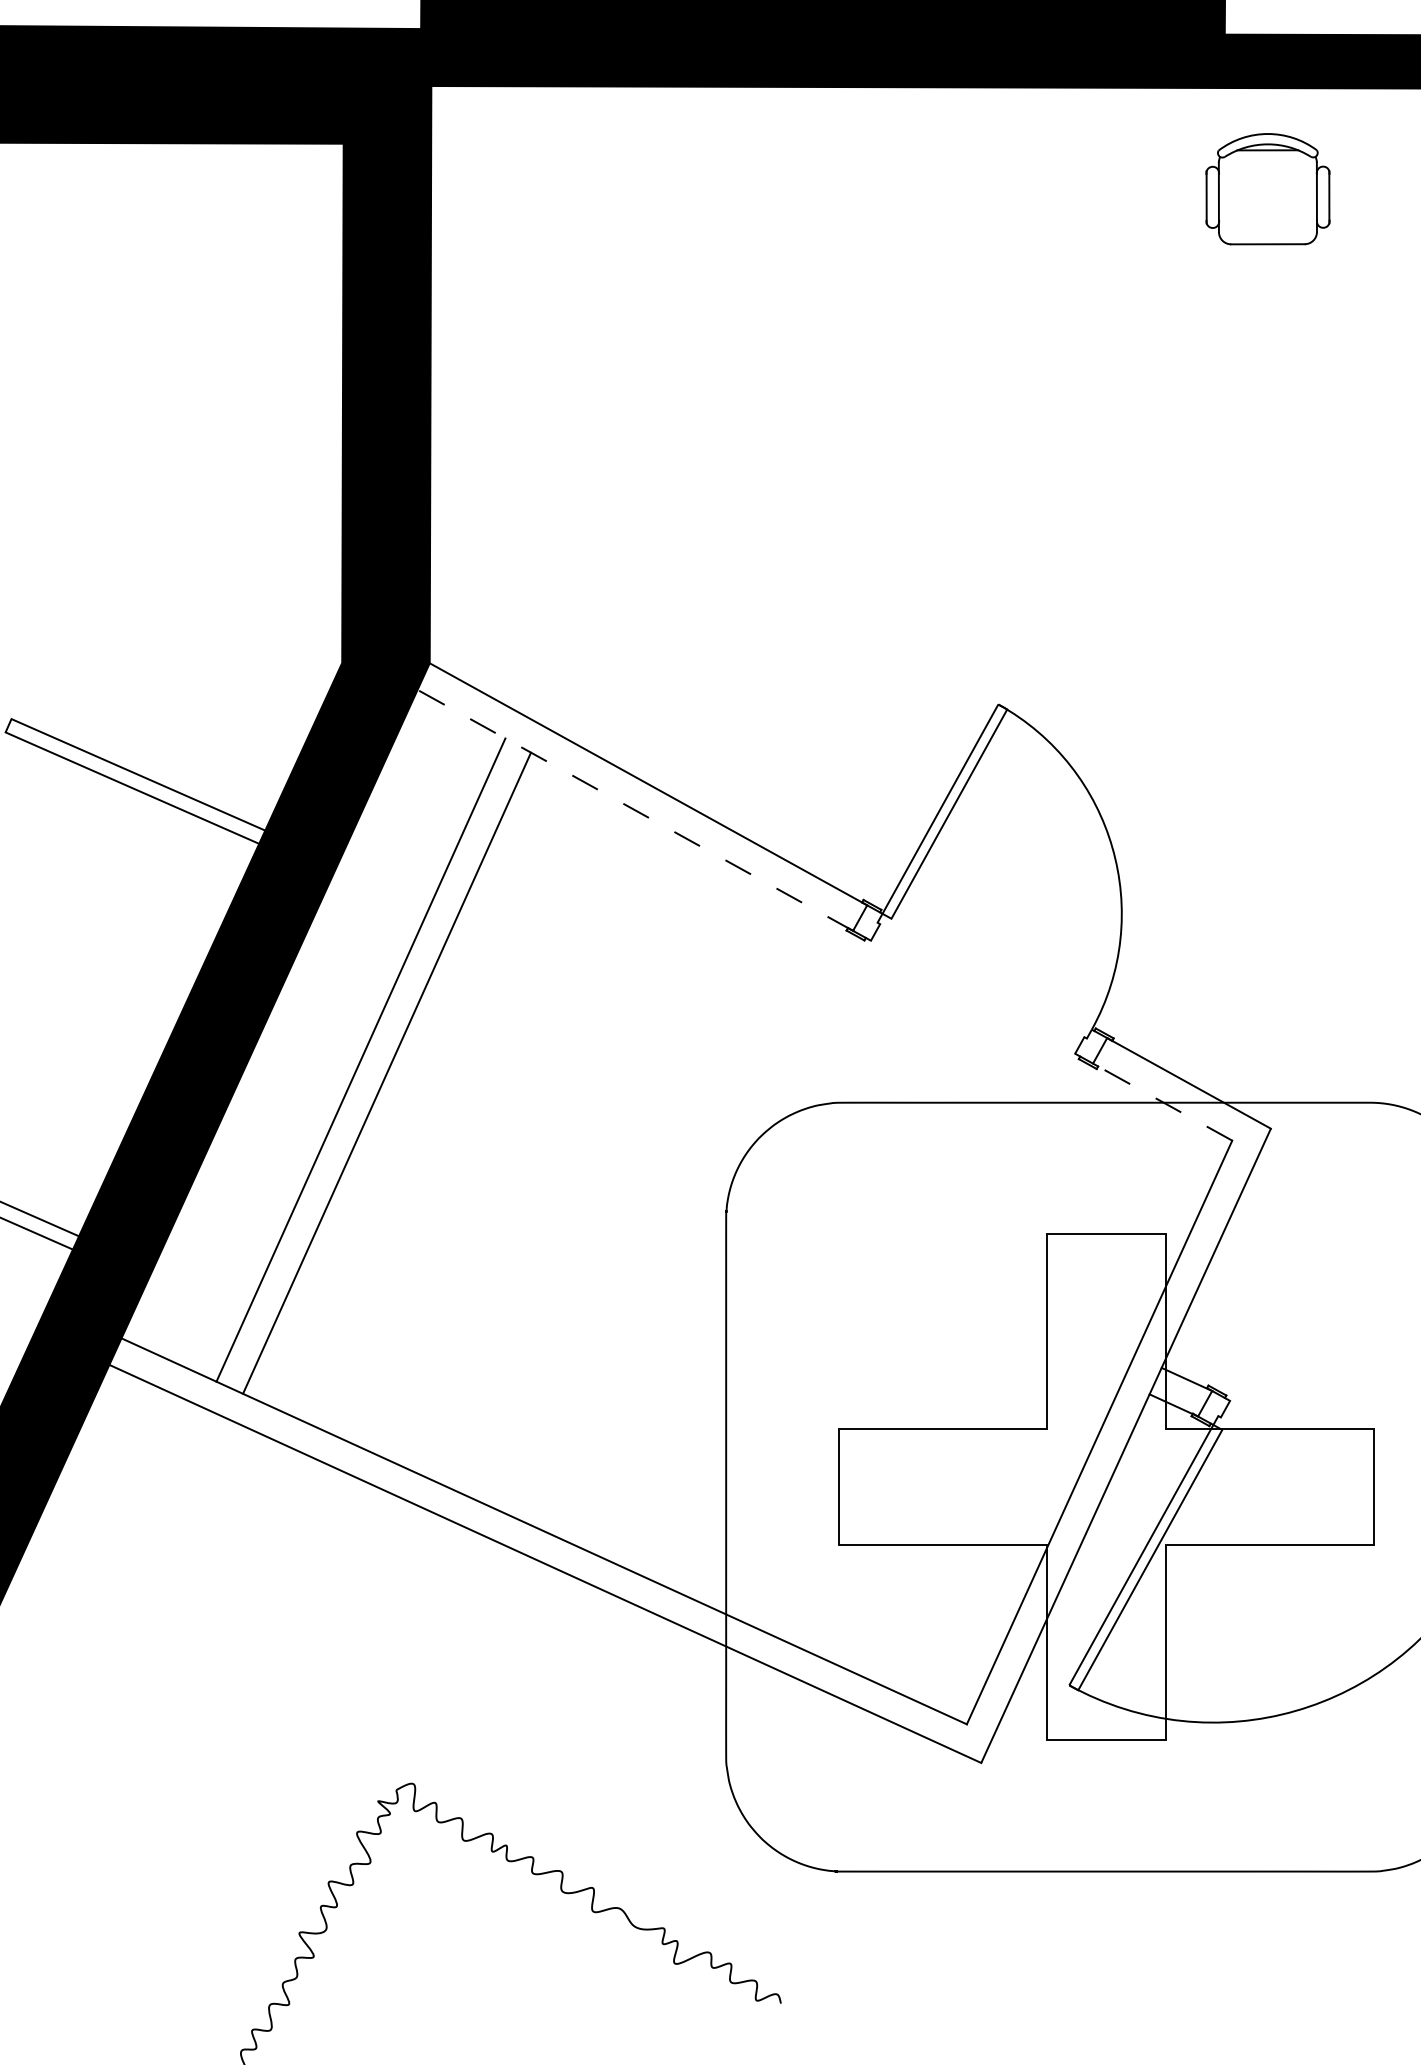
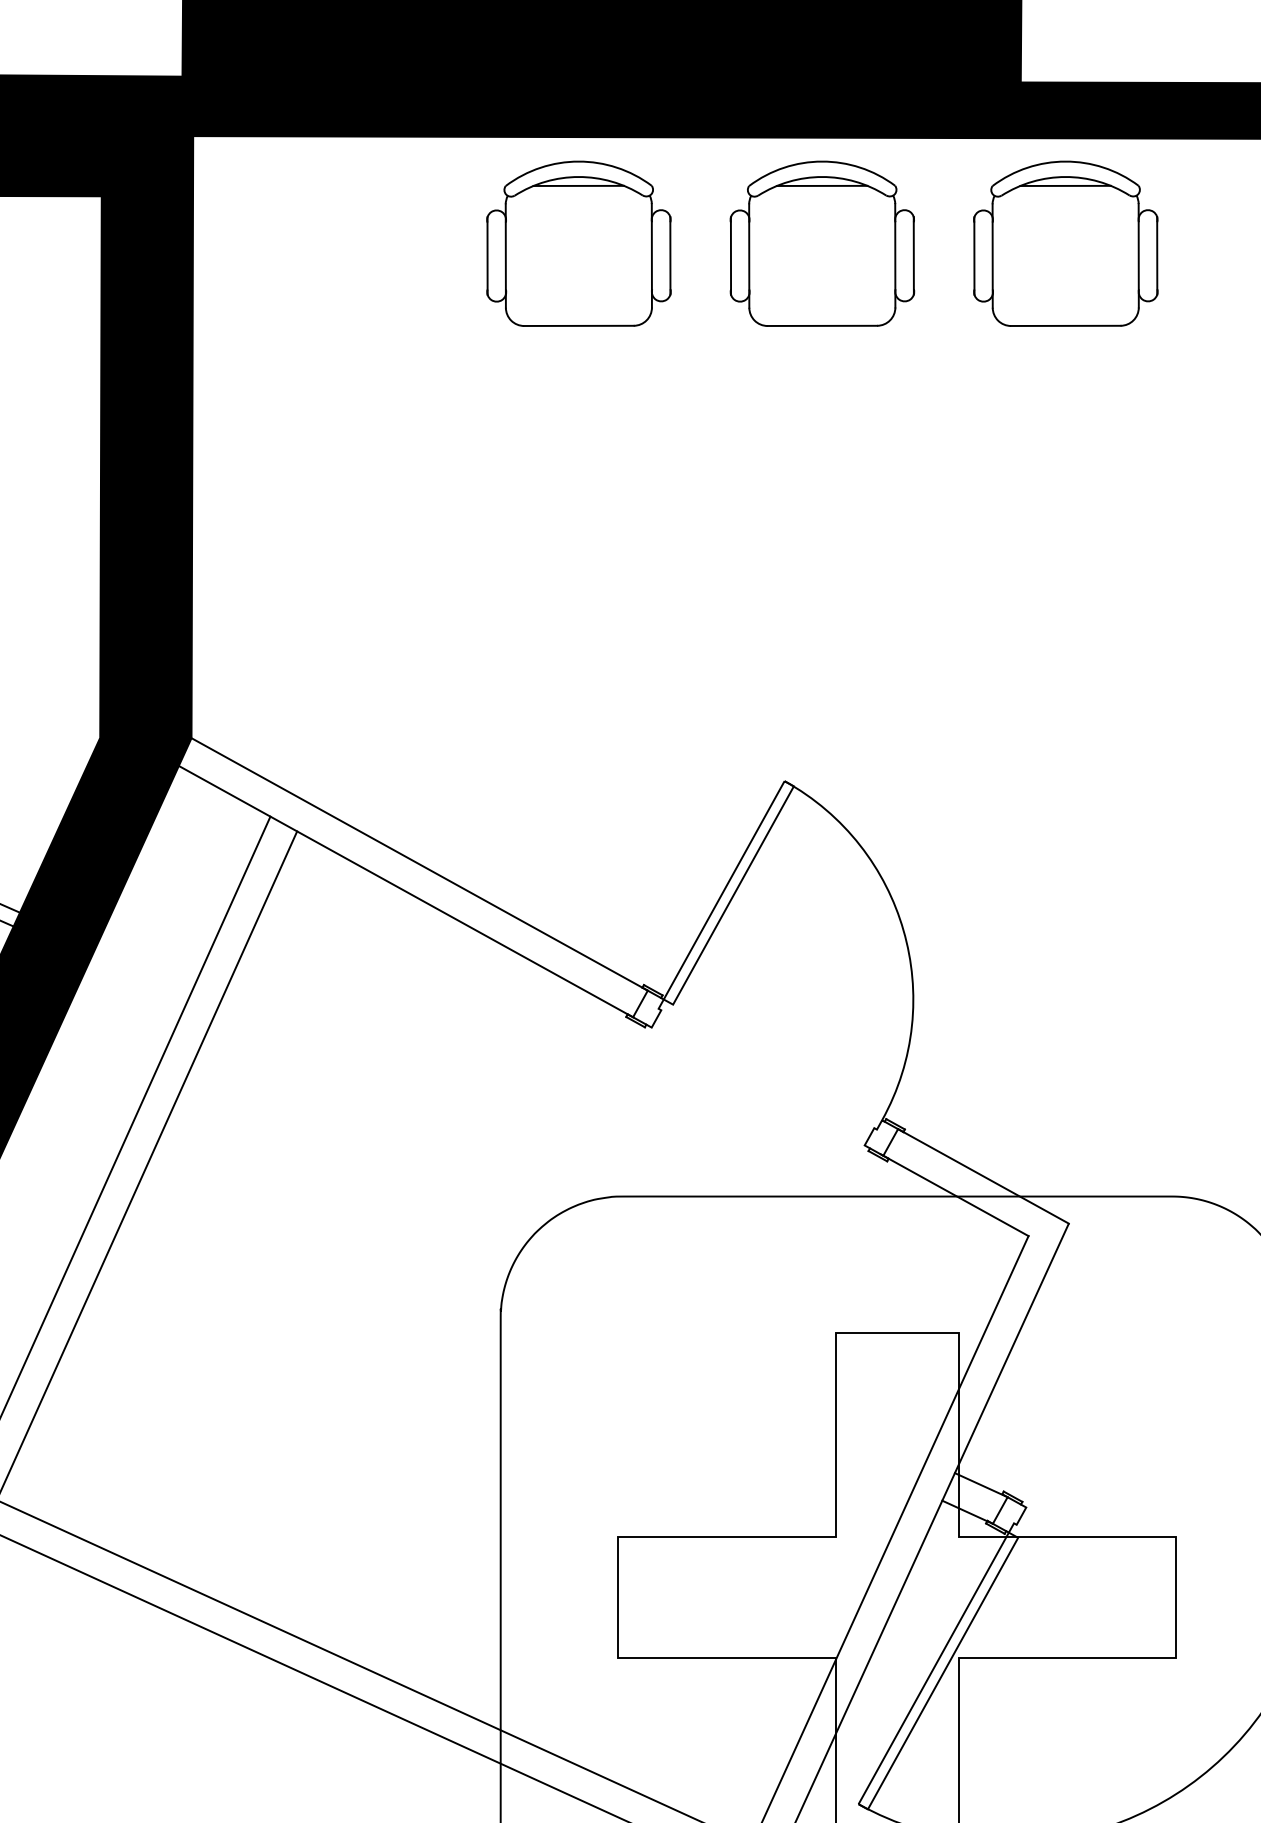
part: (801, 188) -> (579, 242), added
part: (1034, 188) -> (822, 242), added
part: (1267, 188) -> (1065, 242), size x1.43
line: (634, 810) -> (405, 891), dashed -> solid
line: (1160, 1101) -> (953, 1195), dashed -> solid

